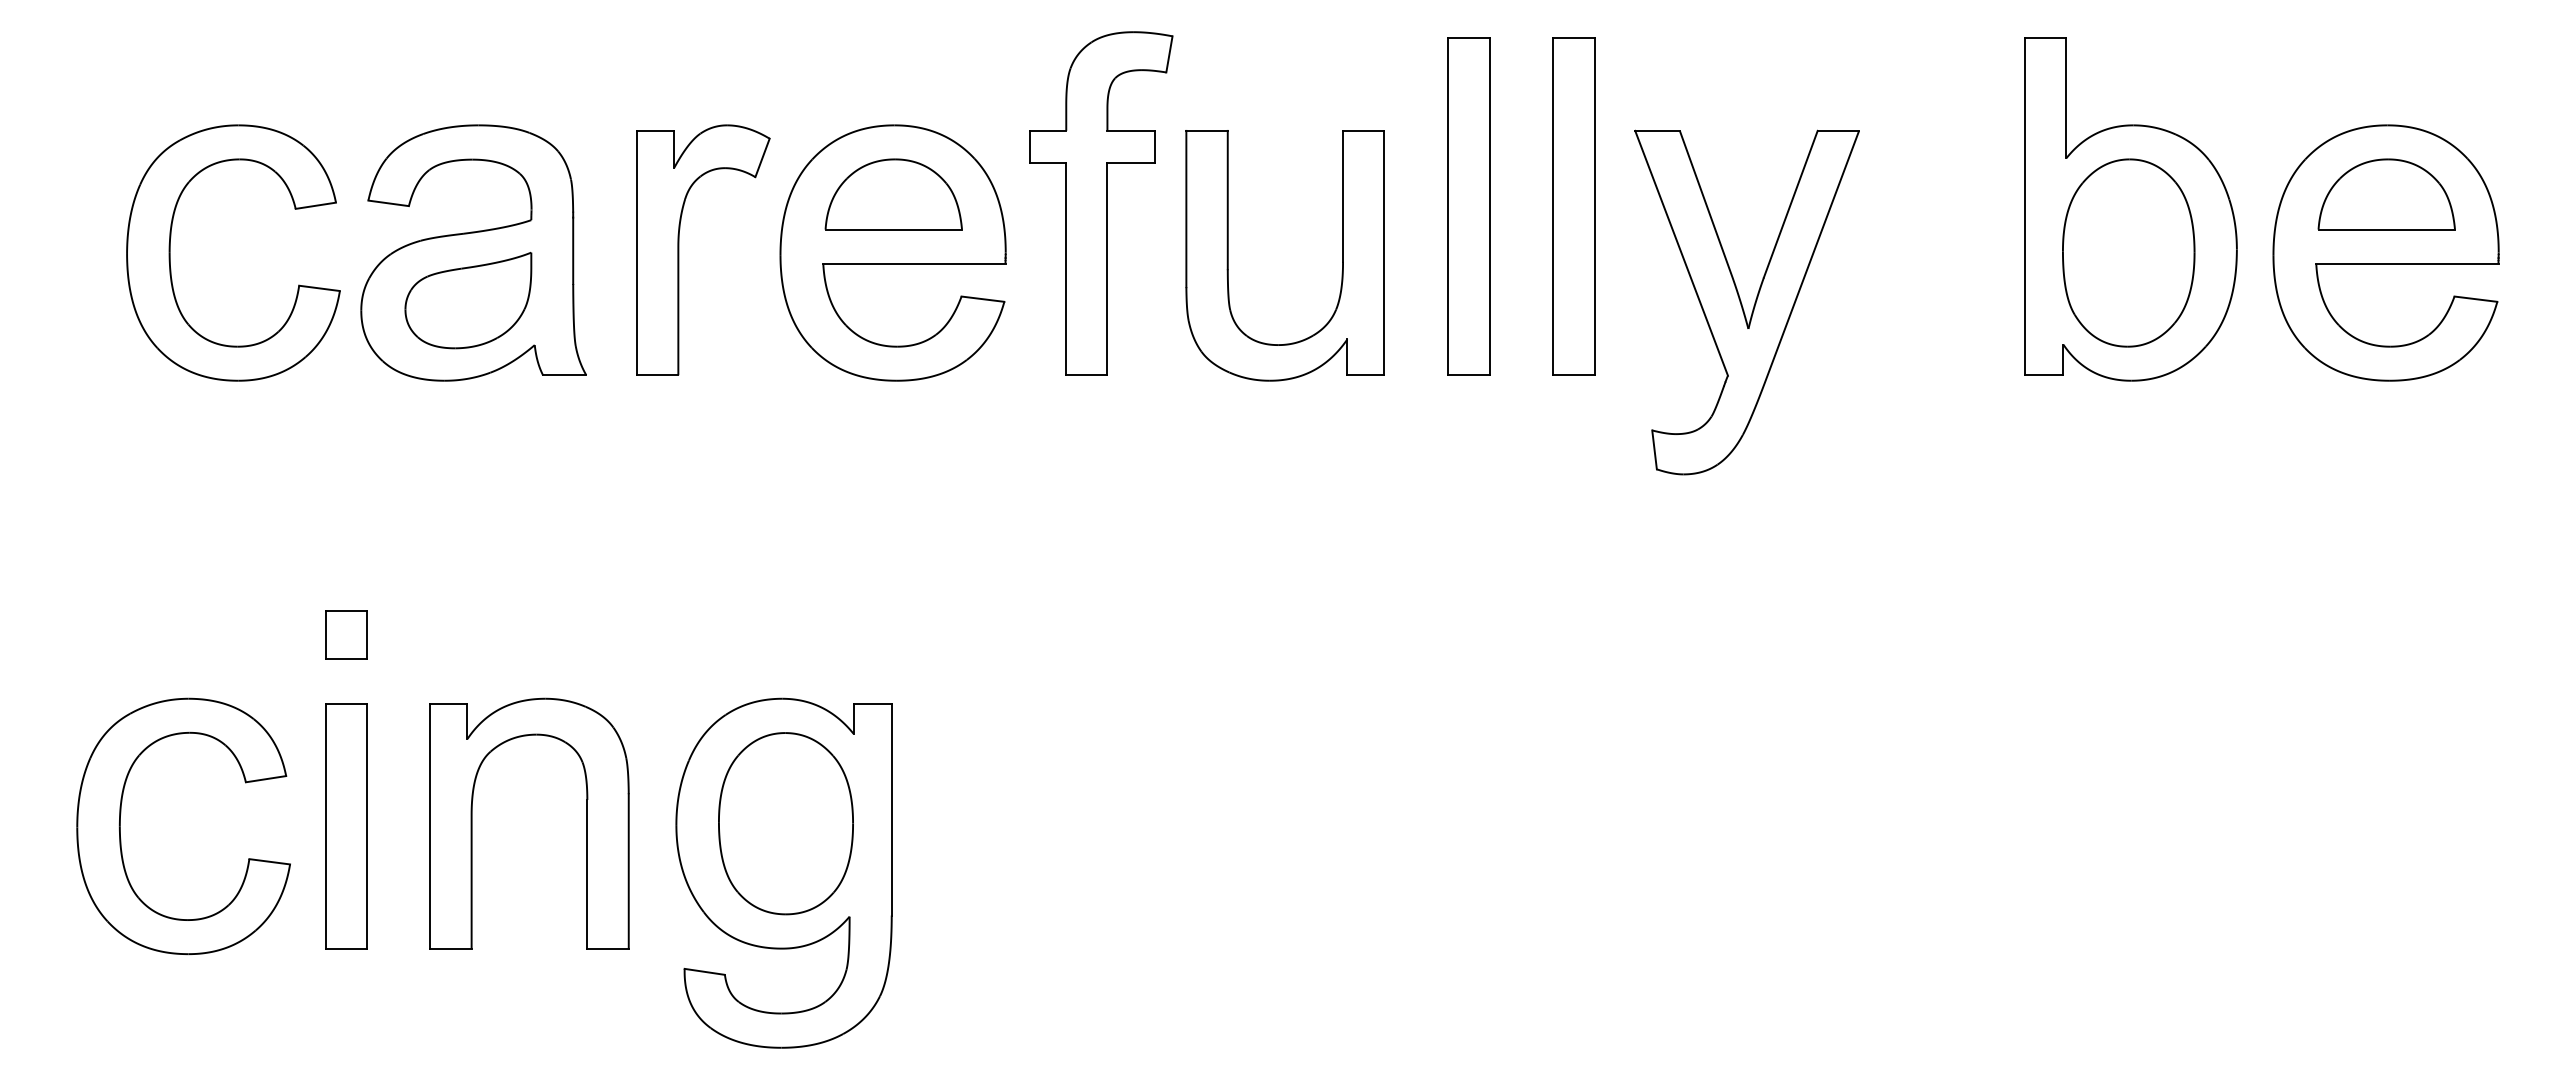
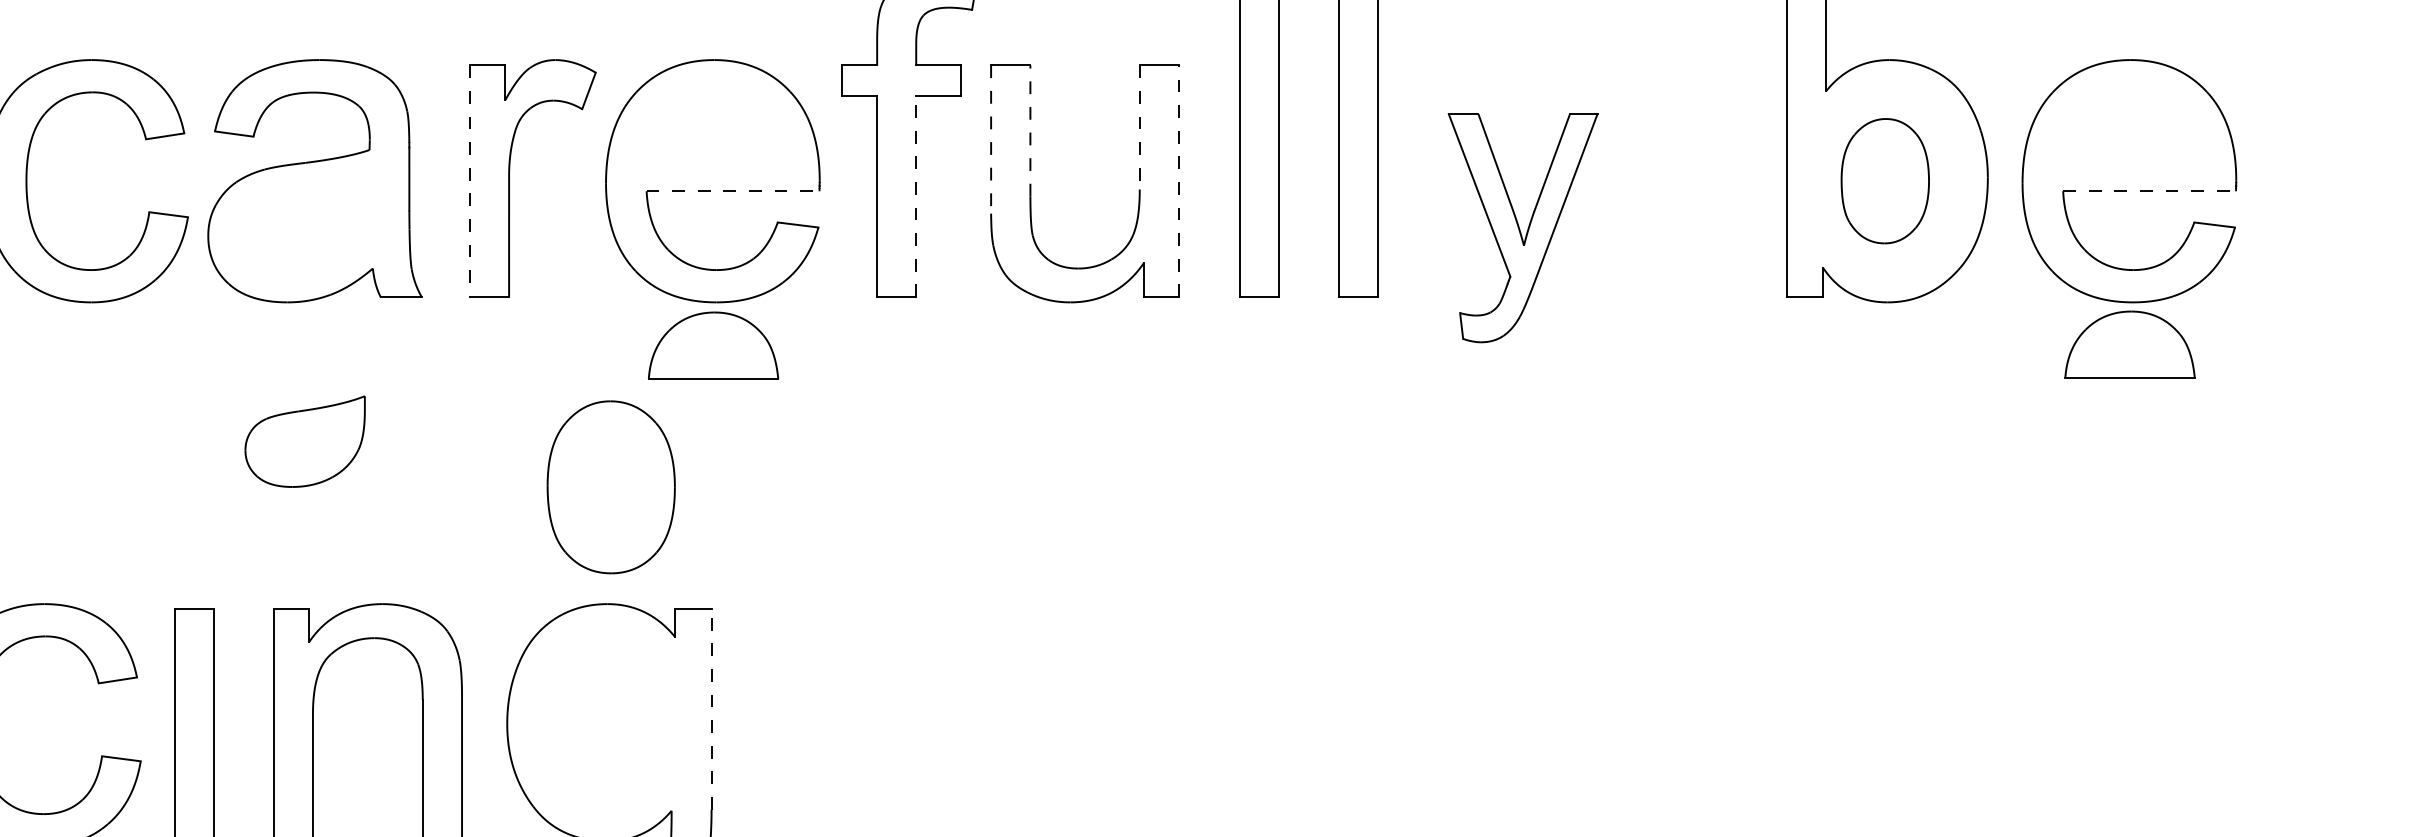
part: (893, 194) -> (713, 345), moved
part: (2386, 194) -> (2129, 344), moved
line: (1343, 196) -> (1140, 127), solid -> dashed
line: (1227, 199) -> (1030, 130), solid -> dashed
line: (1186, 209) -> (991, 139), solid -> dashed
line: (1384, 252) -> (1179, 180), solid -> dashed
part: (2128, 252) -> (1885, 180), size x0.7
line: (636, 253) -> (469, 181), solid -> dashed
line: (914, 263) -> (733, 191), solid -> dashed
line: (2407, 263) -> (2149, 191), solid -> dashed
line: (1107, 268) -> (916, 195), solid -> dashed
part: (468, 300) -> (305, 441), moved
part: (1746, 302) -> (1522, 228), size x0.7
part: (346, 634) -> (194, 543), removed
line: (891, 809) -> (711, 709), solid -> dashed
part: (785, 823) -> (610, 487), moved

